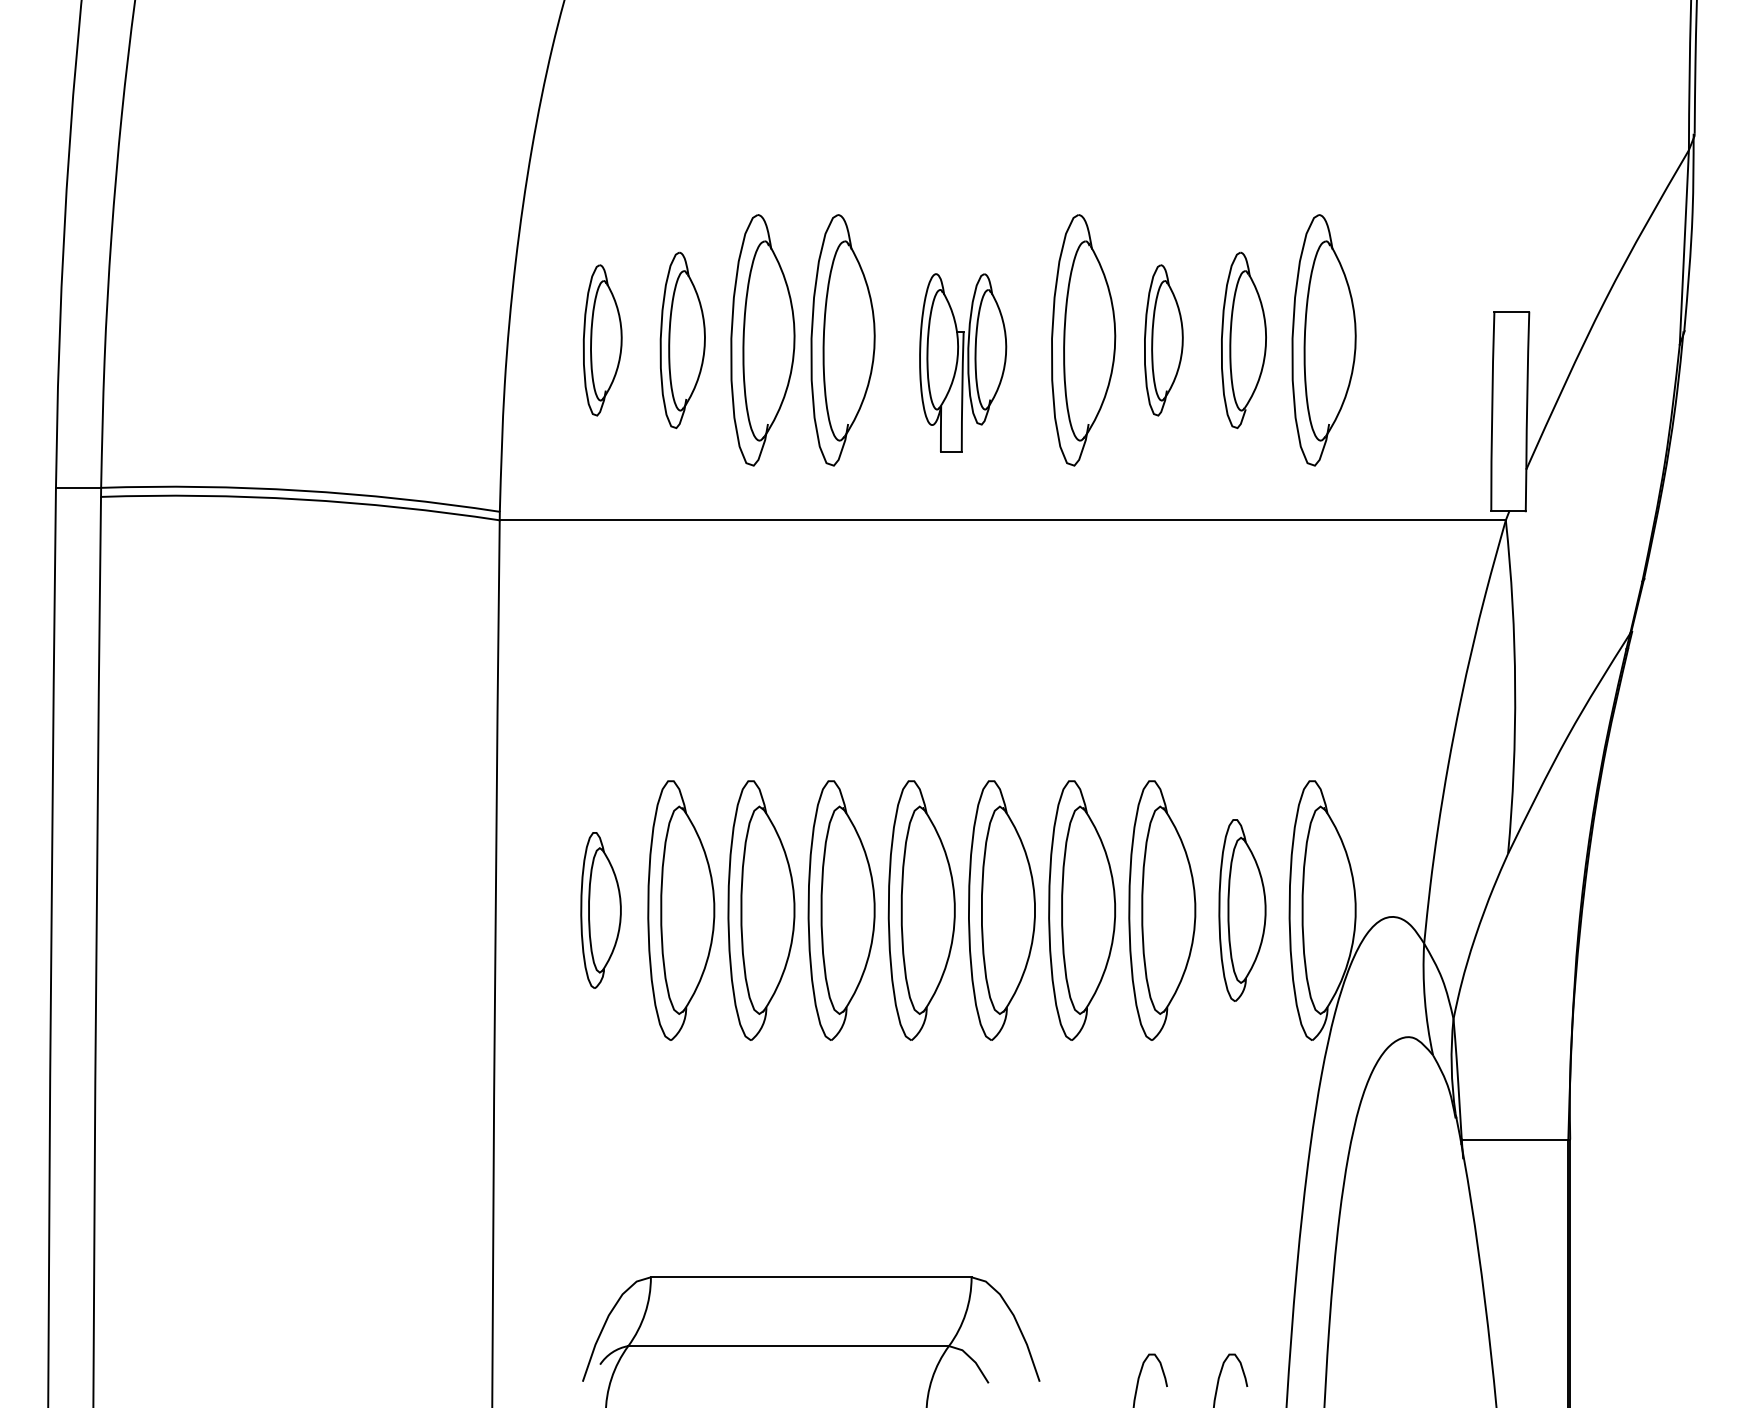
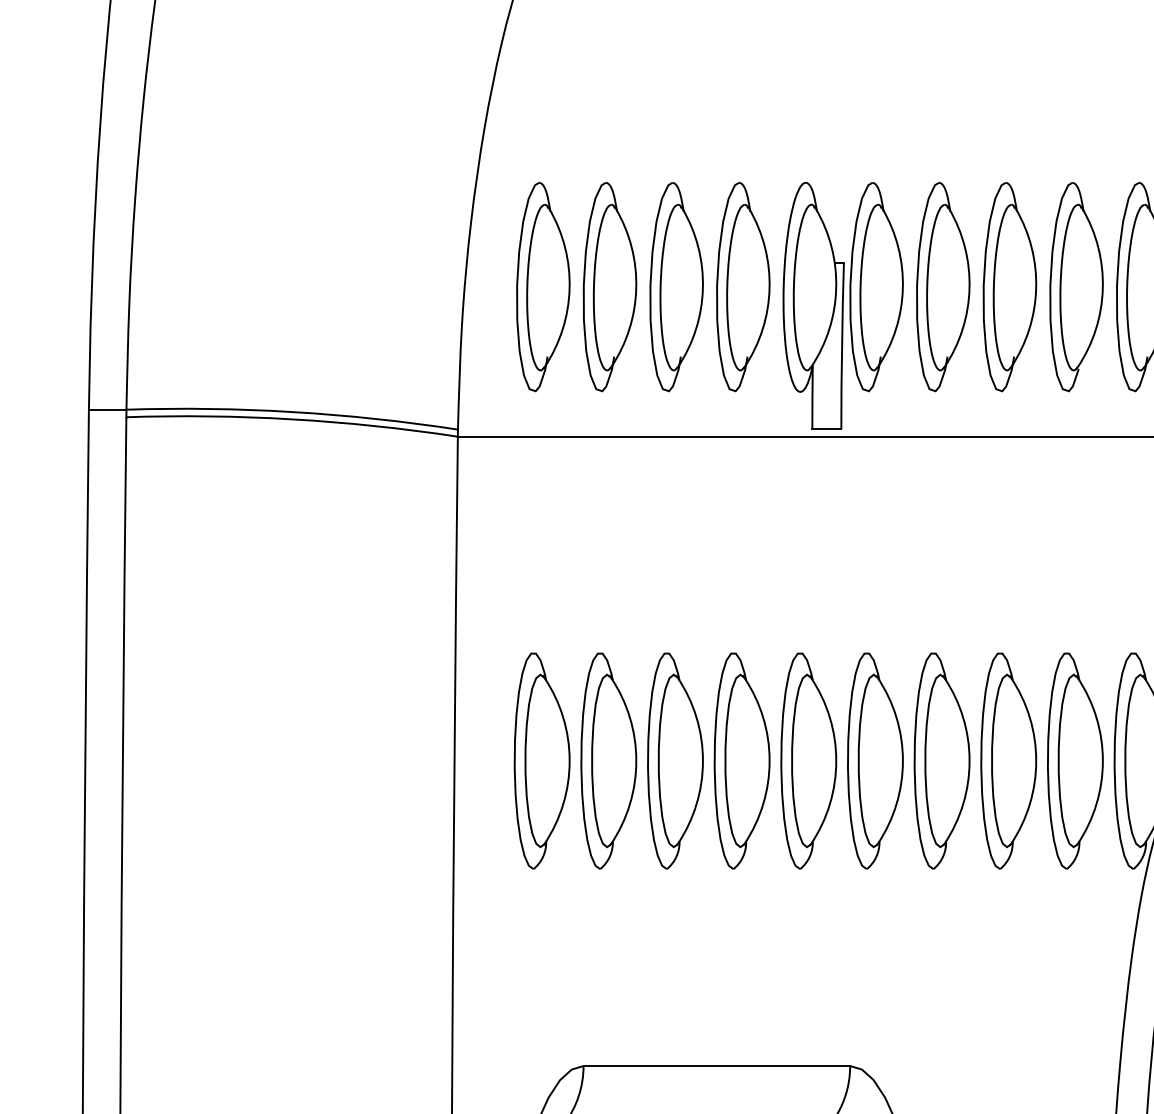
part: (602, 340) -> (543, 287), size x1.67
part: (682, 340) -> (609, 287), size x1.43
part: (1163, 340) -> (1009, 287), size x1.67
part: (1243, 340) -> (1076, 287), size x1.43
part: (962, 362) -> (842, 305), size x1.67
part: (600, 910) -> (541, 761), size x1.67
part: (1242, 910) -> (1075, 761), size x1.43

